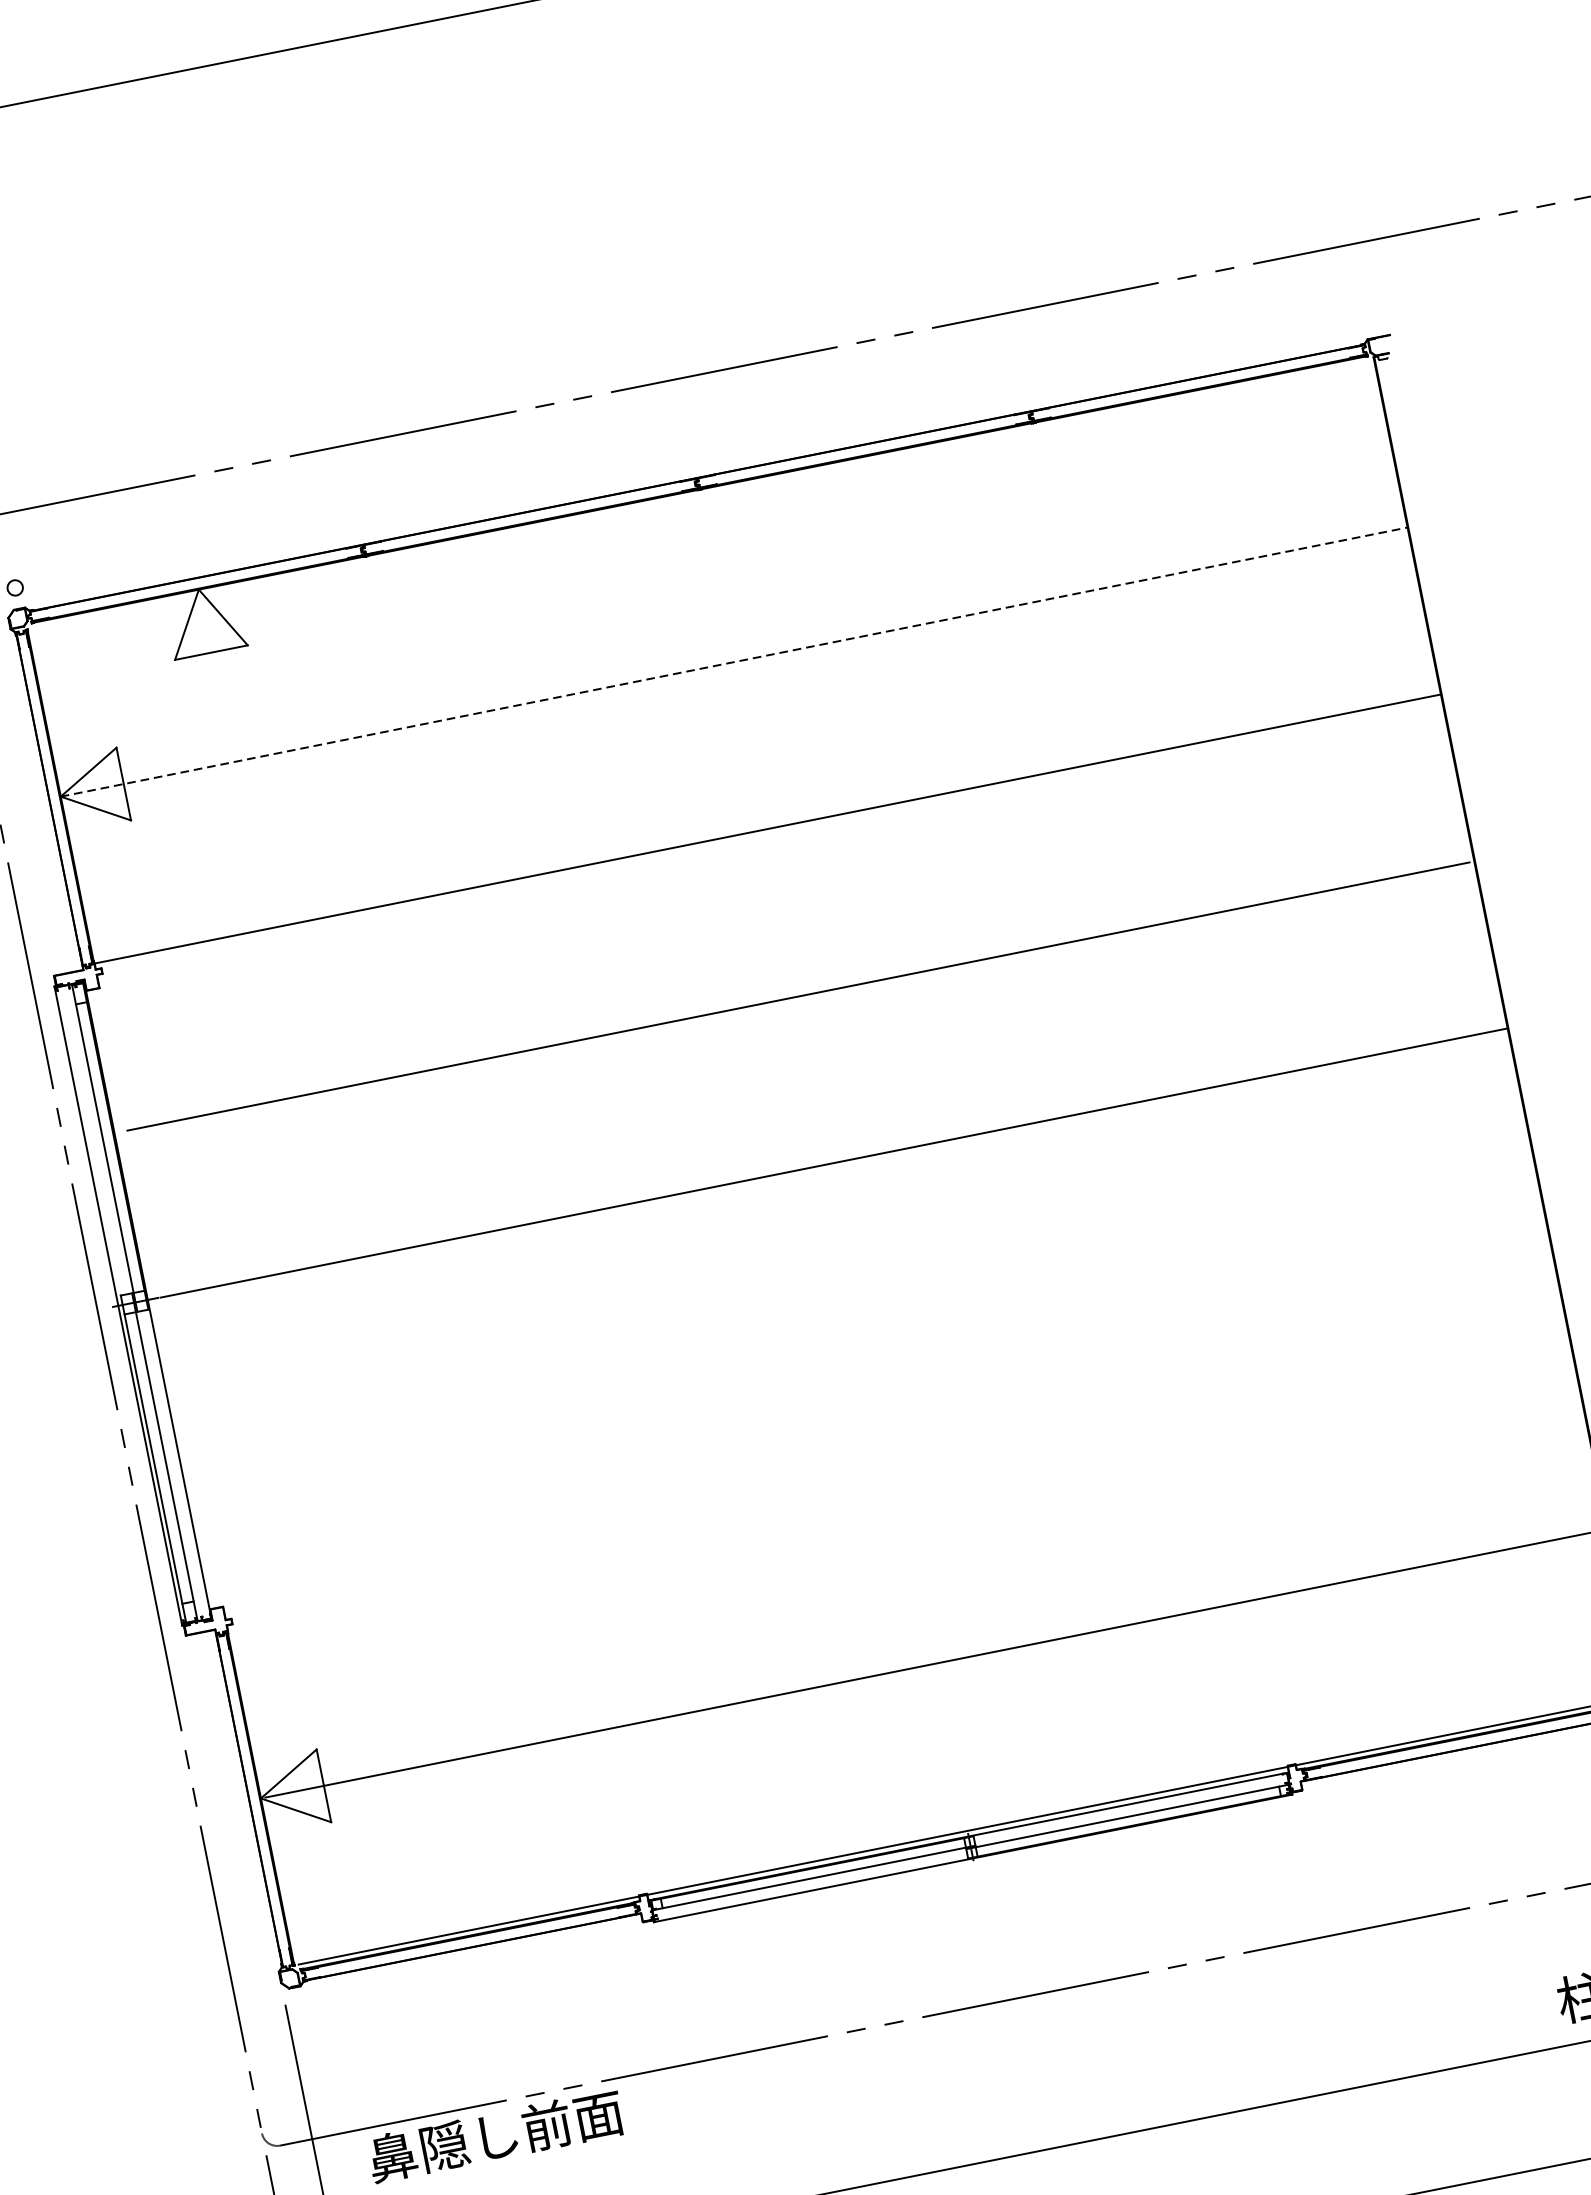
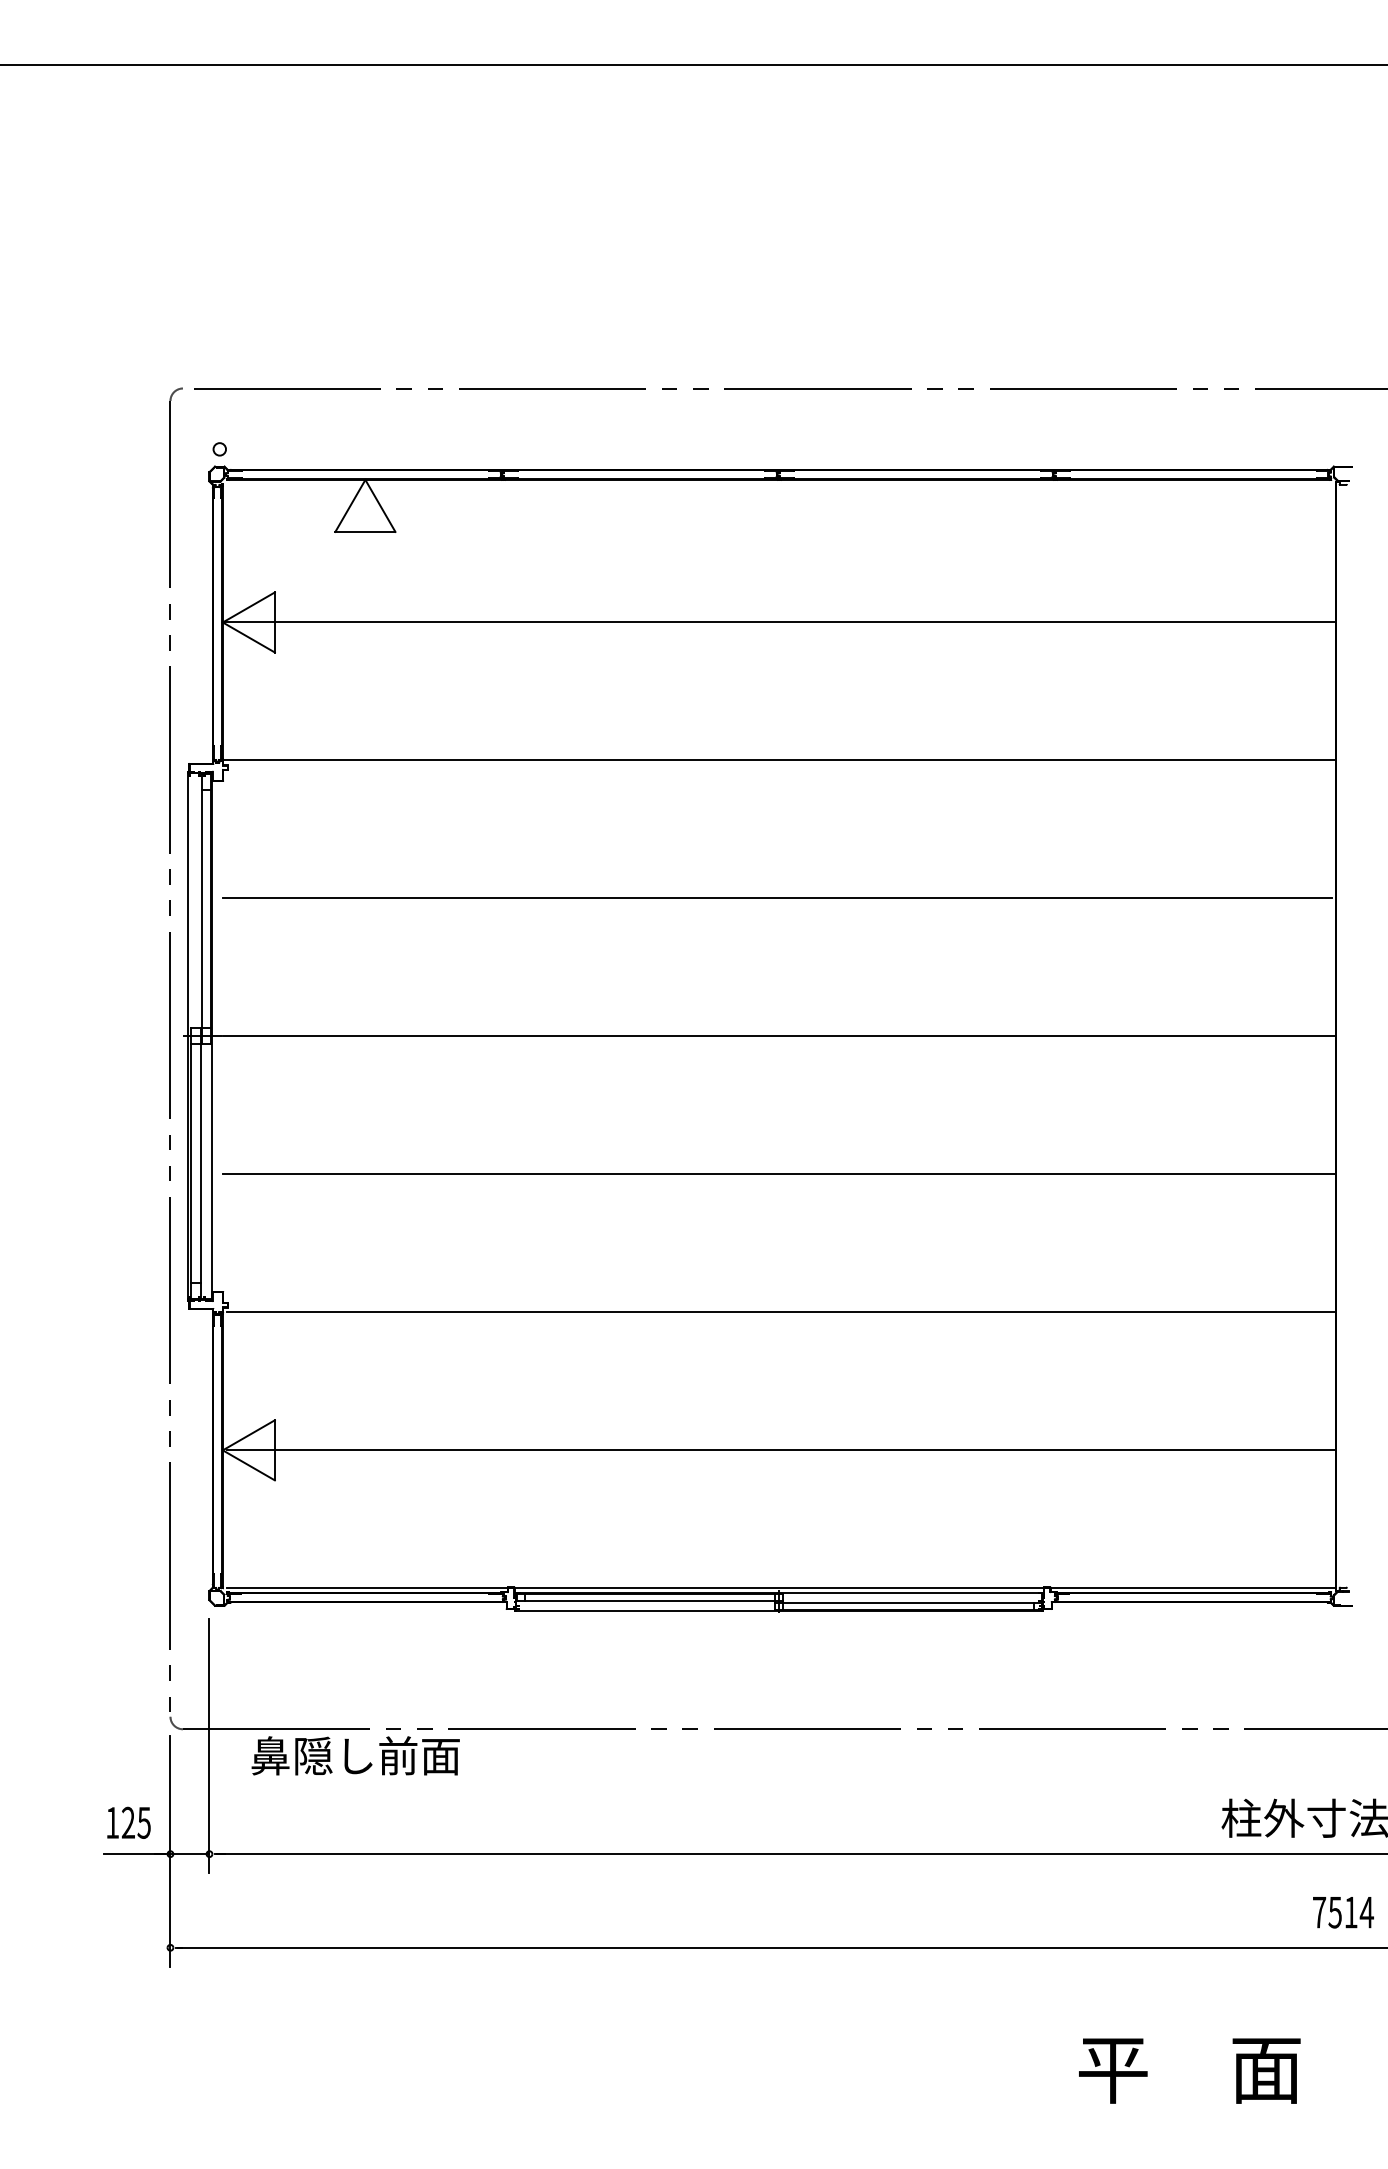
line: (734, 662) -> (779, 622), dashed -> solid
line: (866, 1330) -> (778, 1174), added
line: (902, 1496) -> (780, 1312), added

